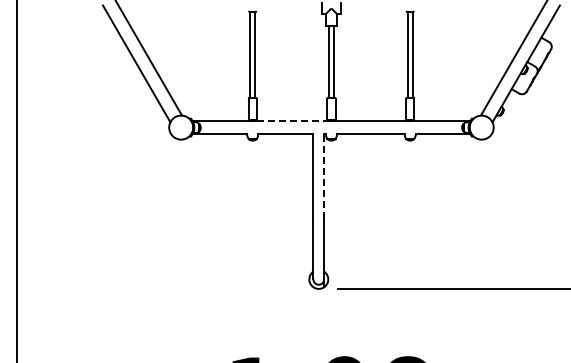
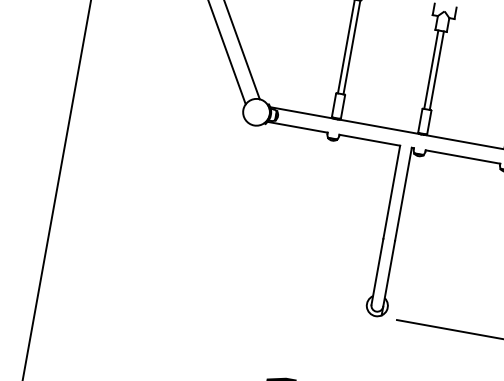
line: (292, 120) -> (379, 126), dashed -> solid
line: (324, 176) -> (403, 194), dashed -> solid

